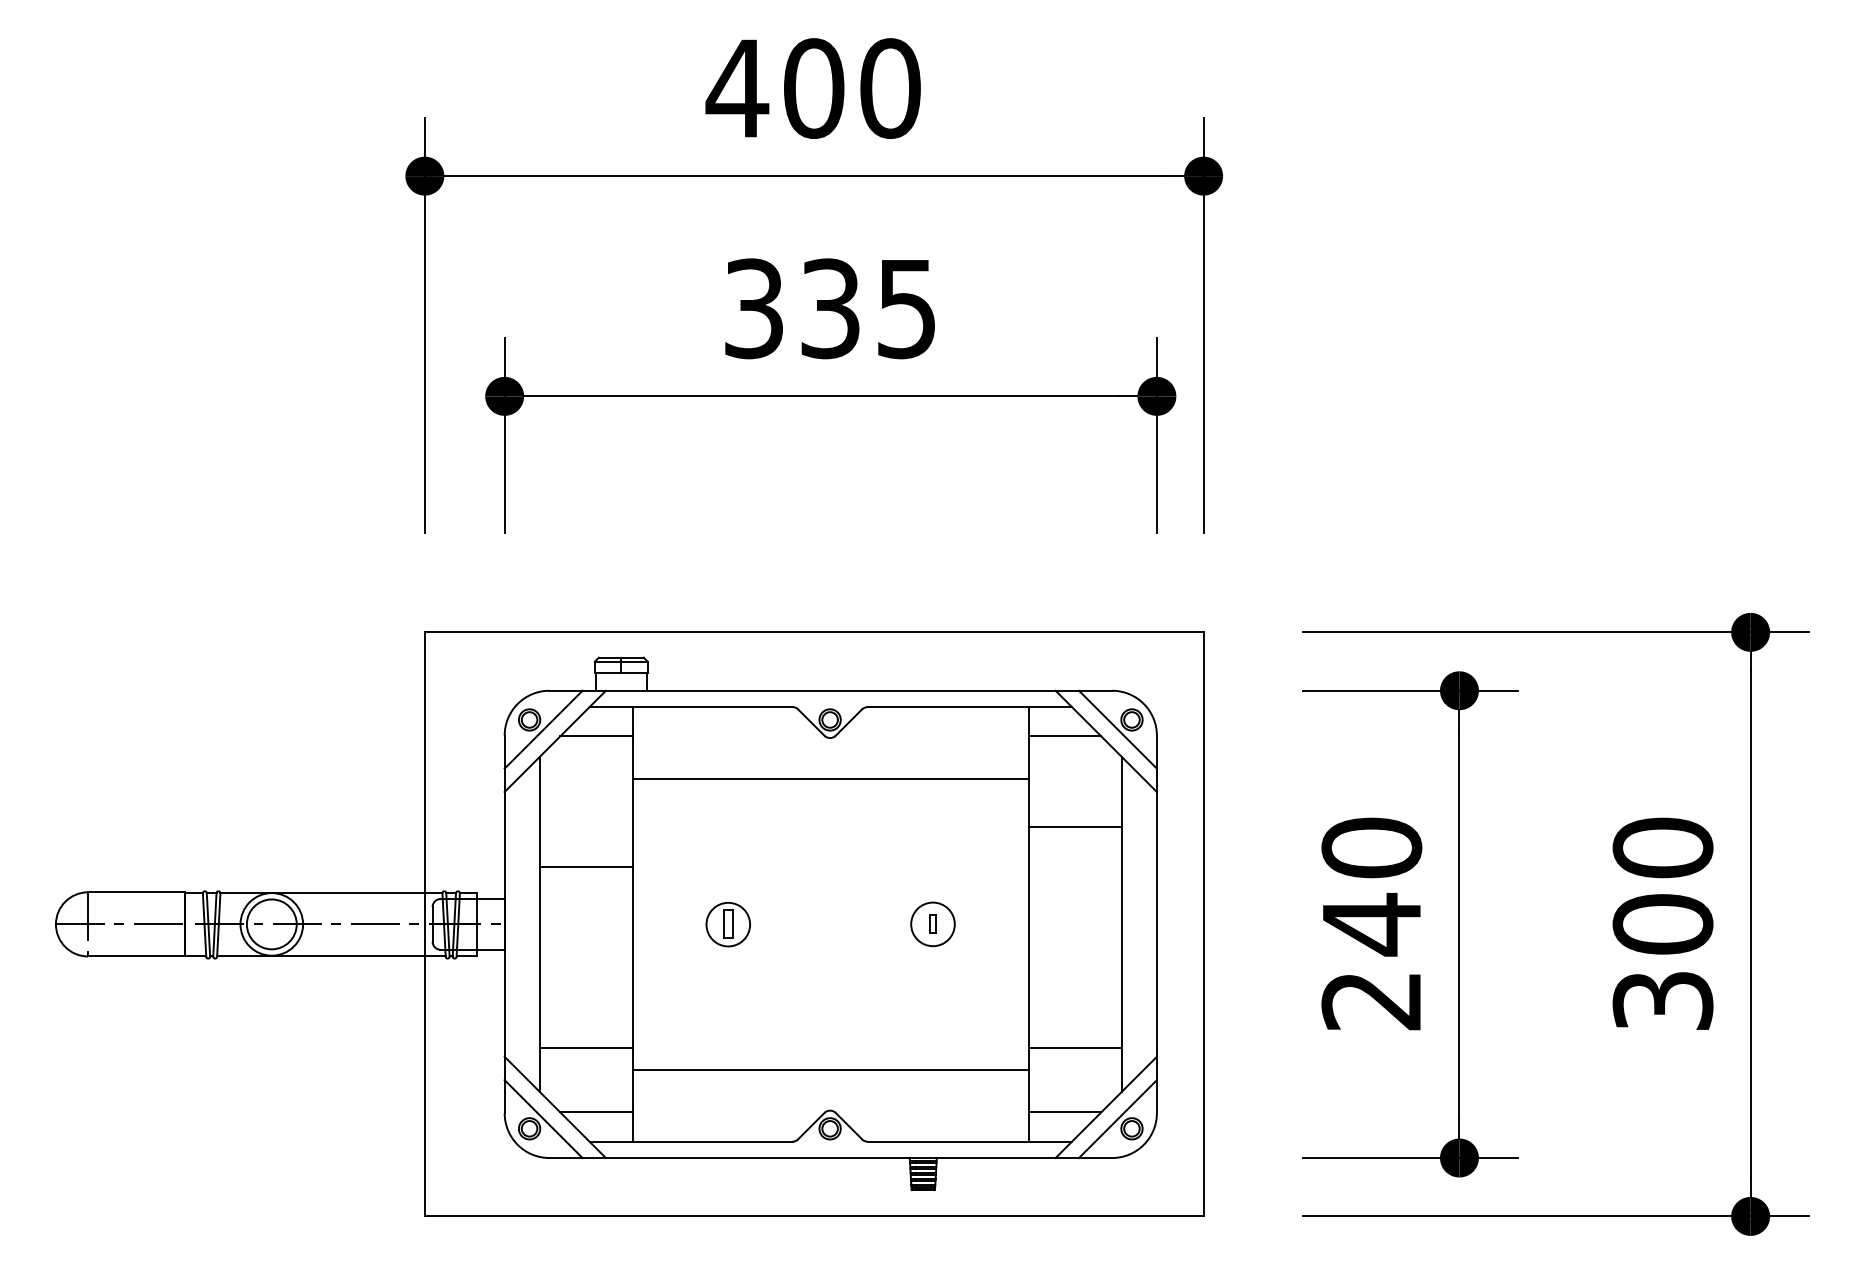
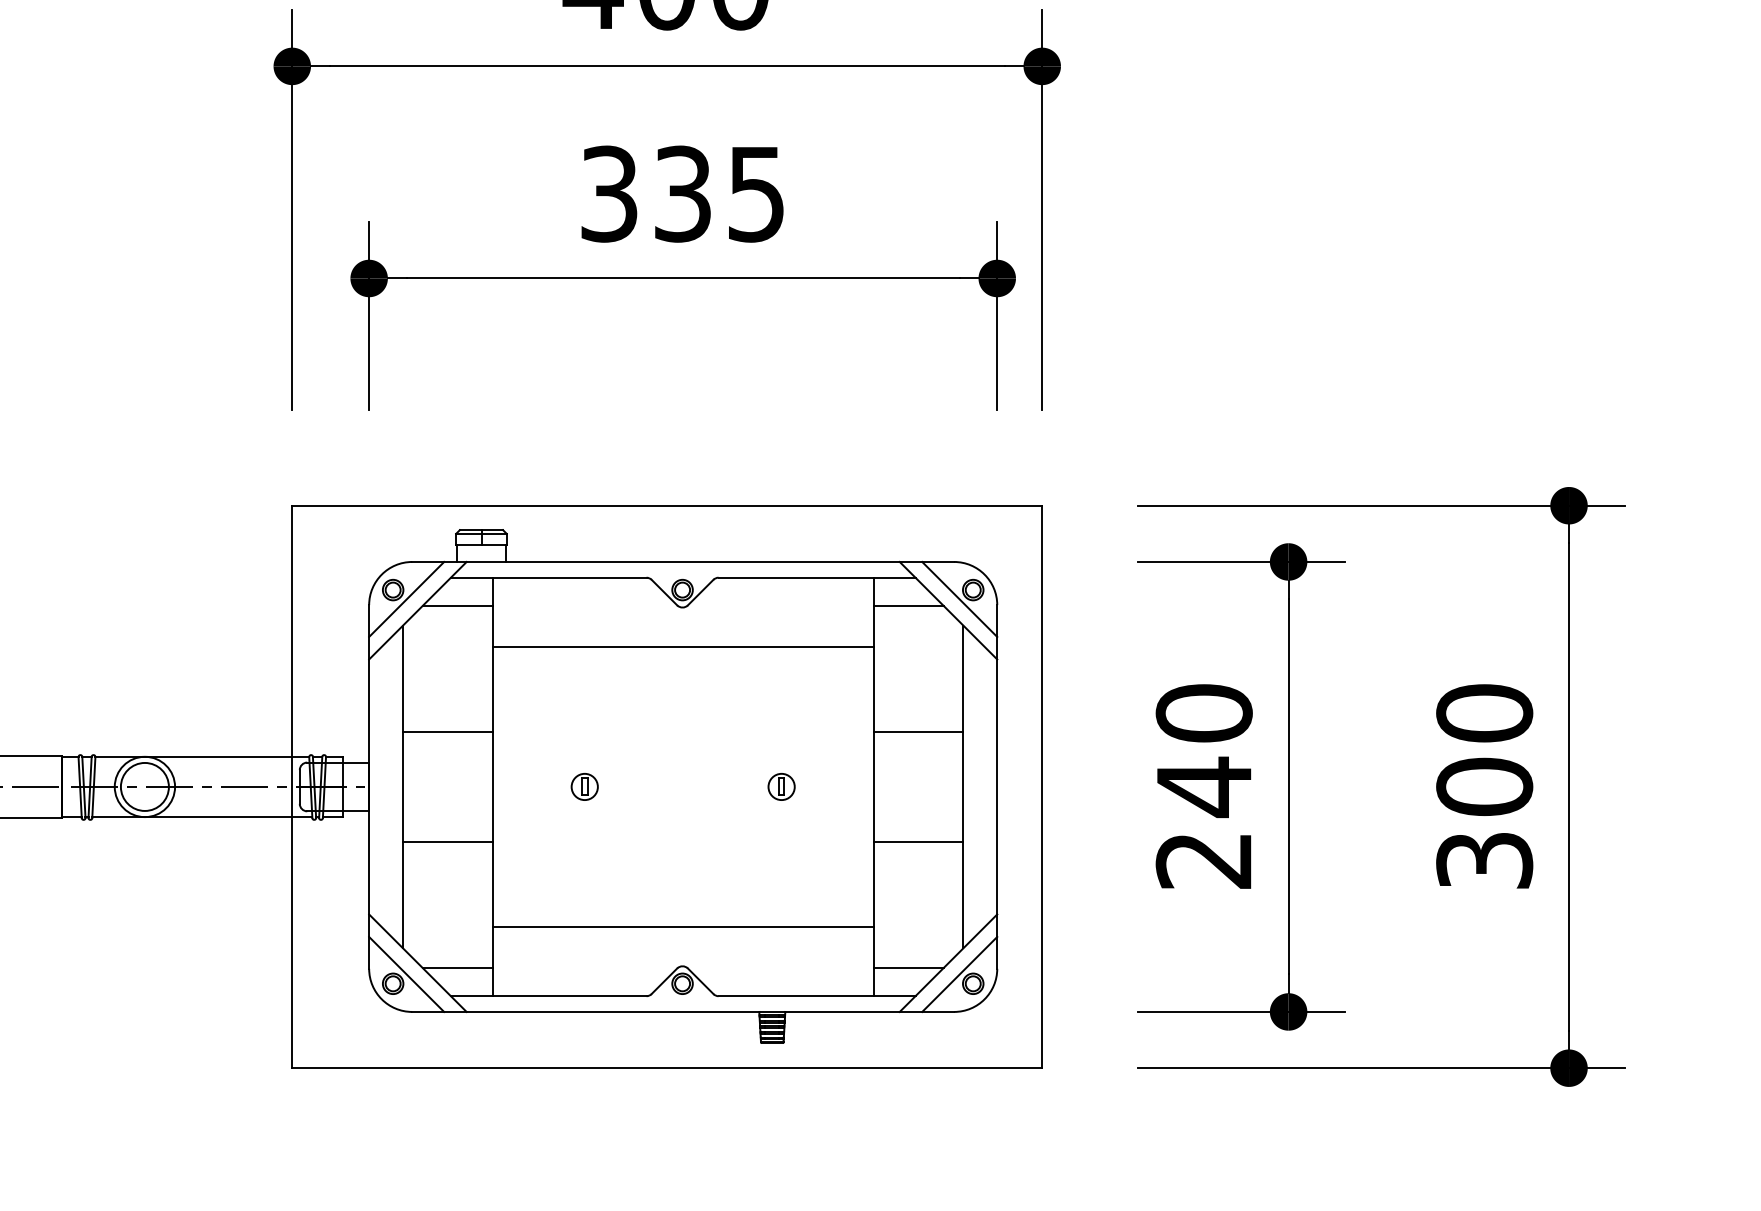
line: (1074, 827) -> (917, 732), moved
part: (728, 923) -> (584, 786), size x0.62
circle: (932, 924) -> (781, 787), size x0.62
line: (585, 1048) -> (446, 841), moved
line: (1074, 1048) -> (917, 841), moved

